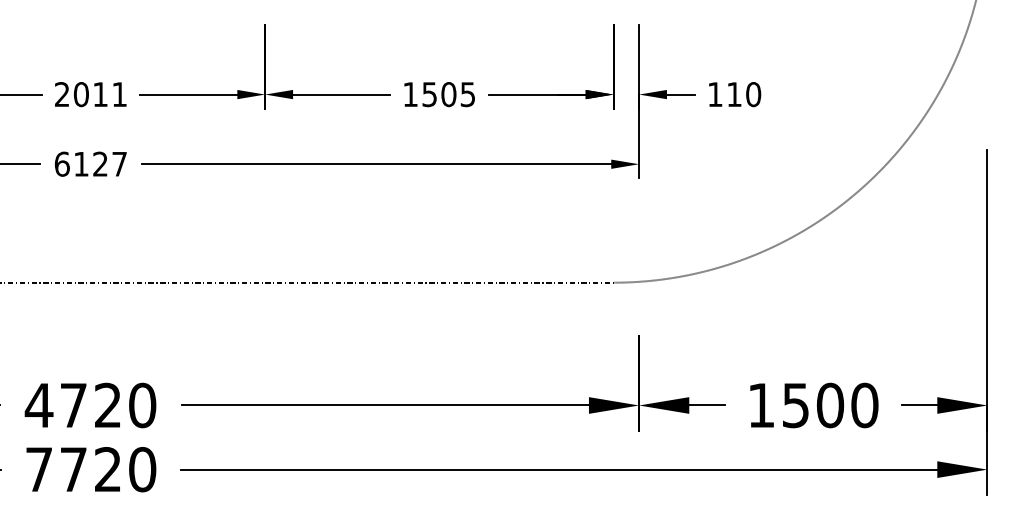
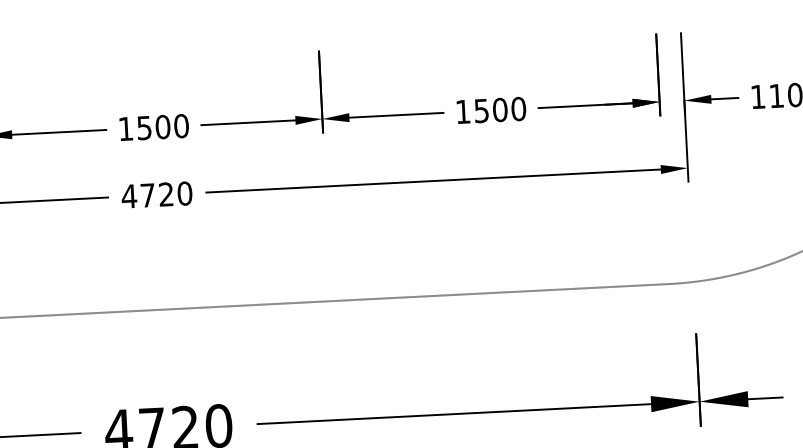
text: (91, 94) -> (154, 127), 2011 -> 1500
text: (467, 94) -> (518, 109), 1505 -> 1500
text: (90, 163) -> (156, 194), 6127 -> 4720

